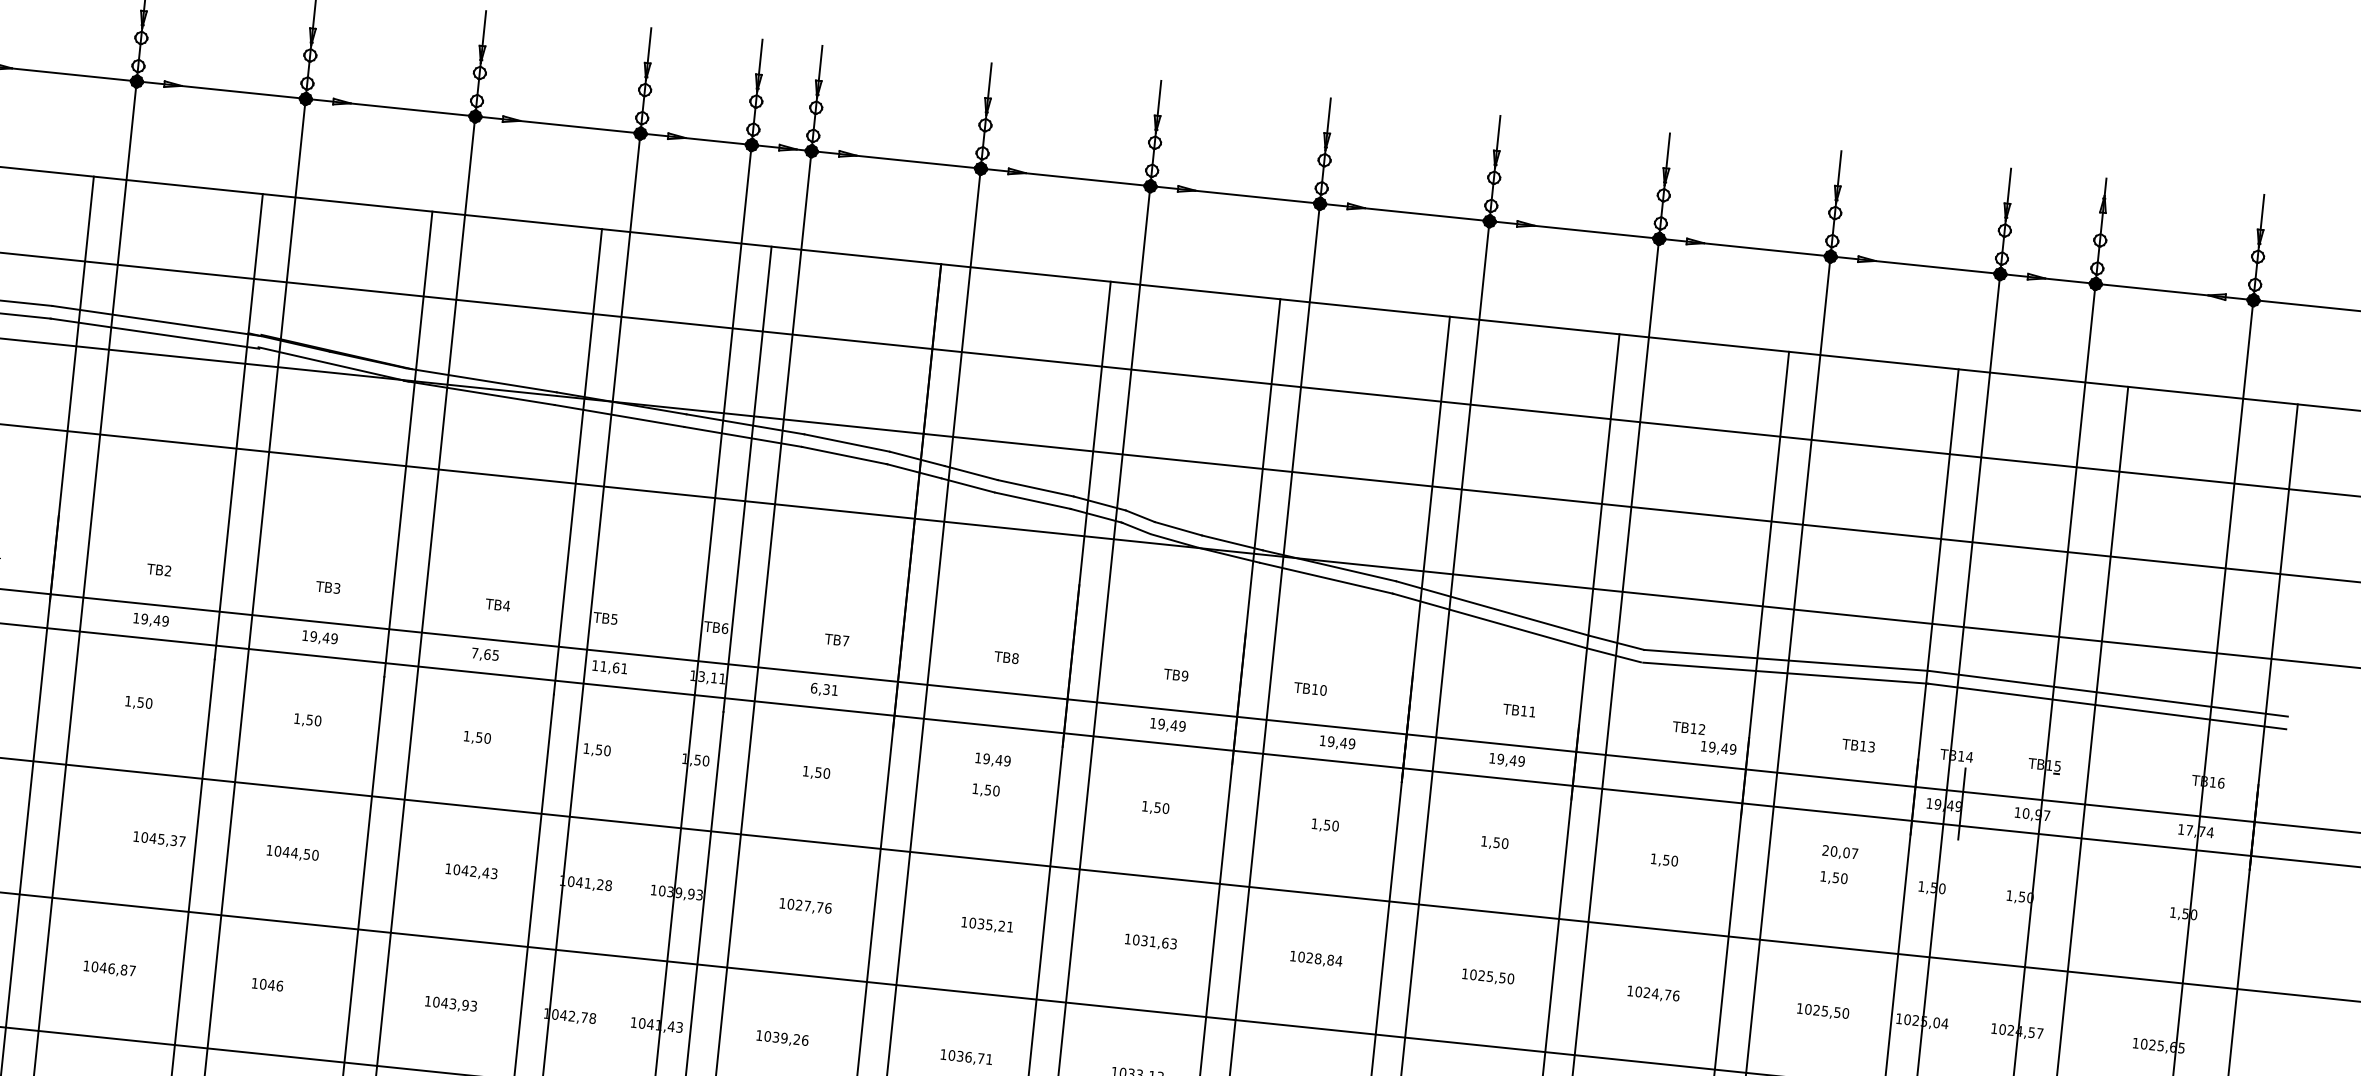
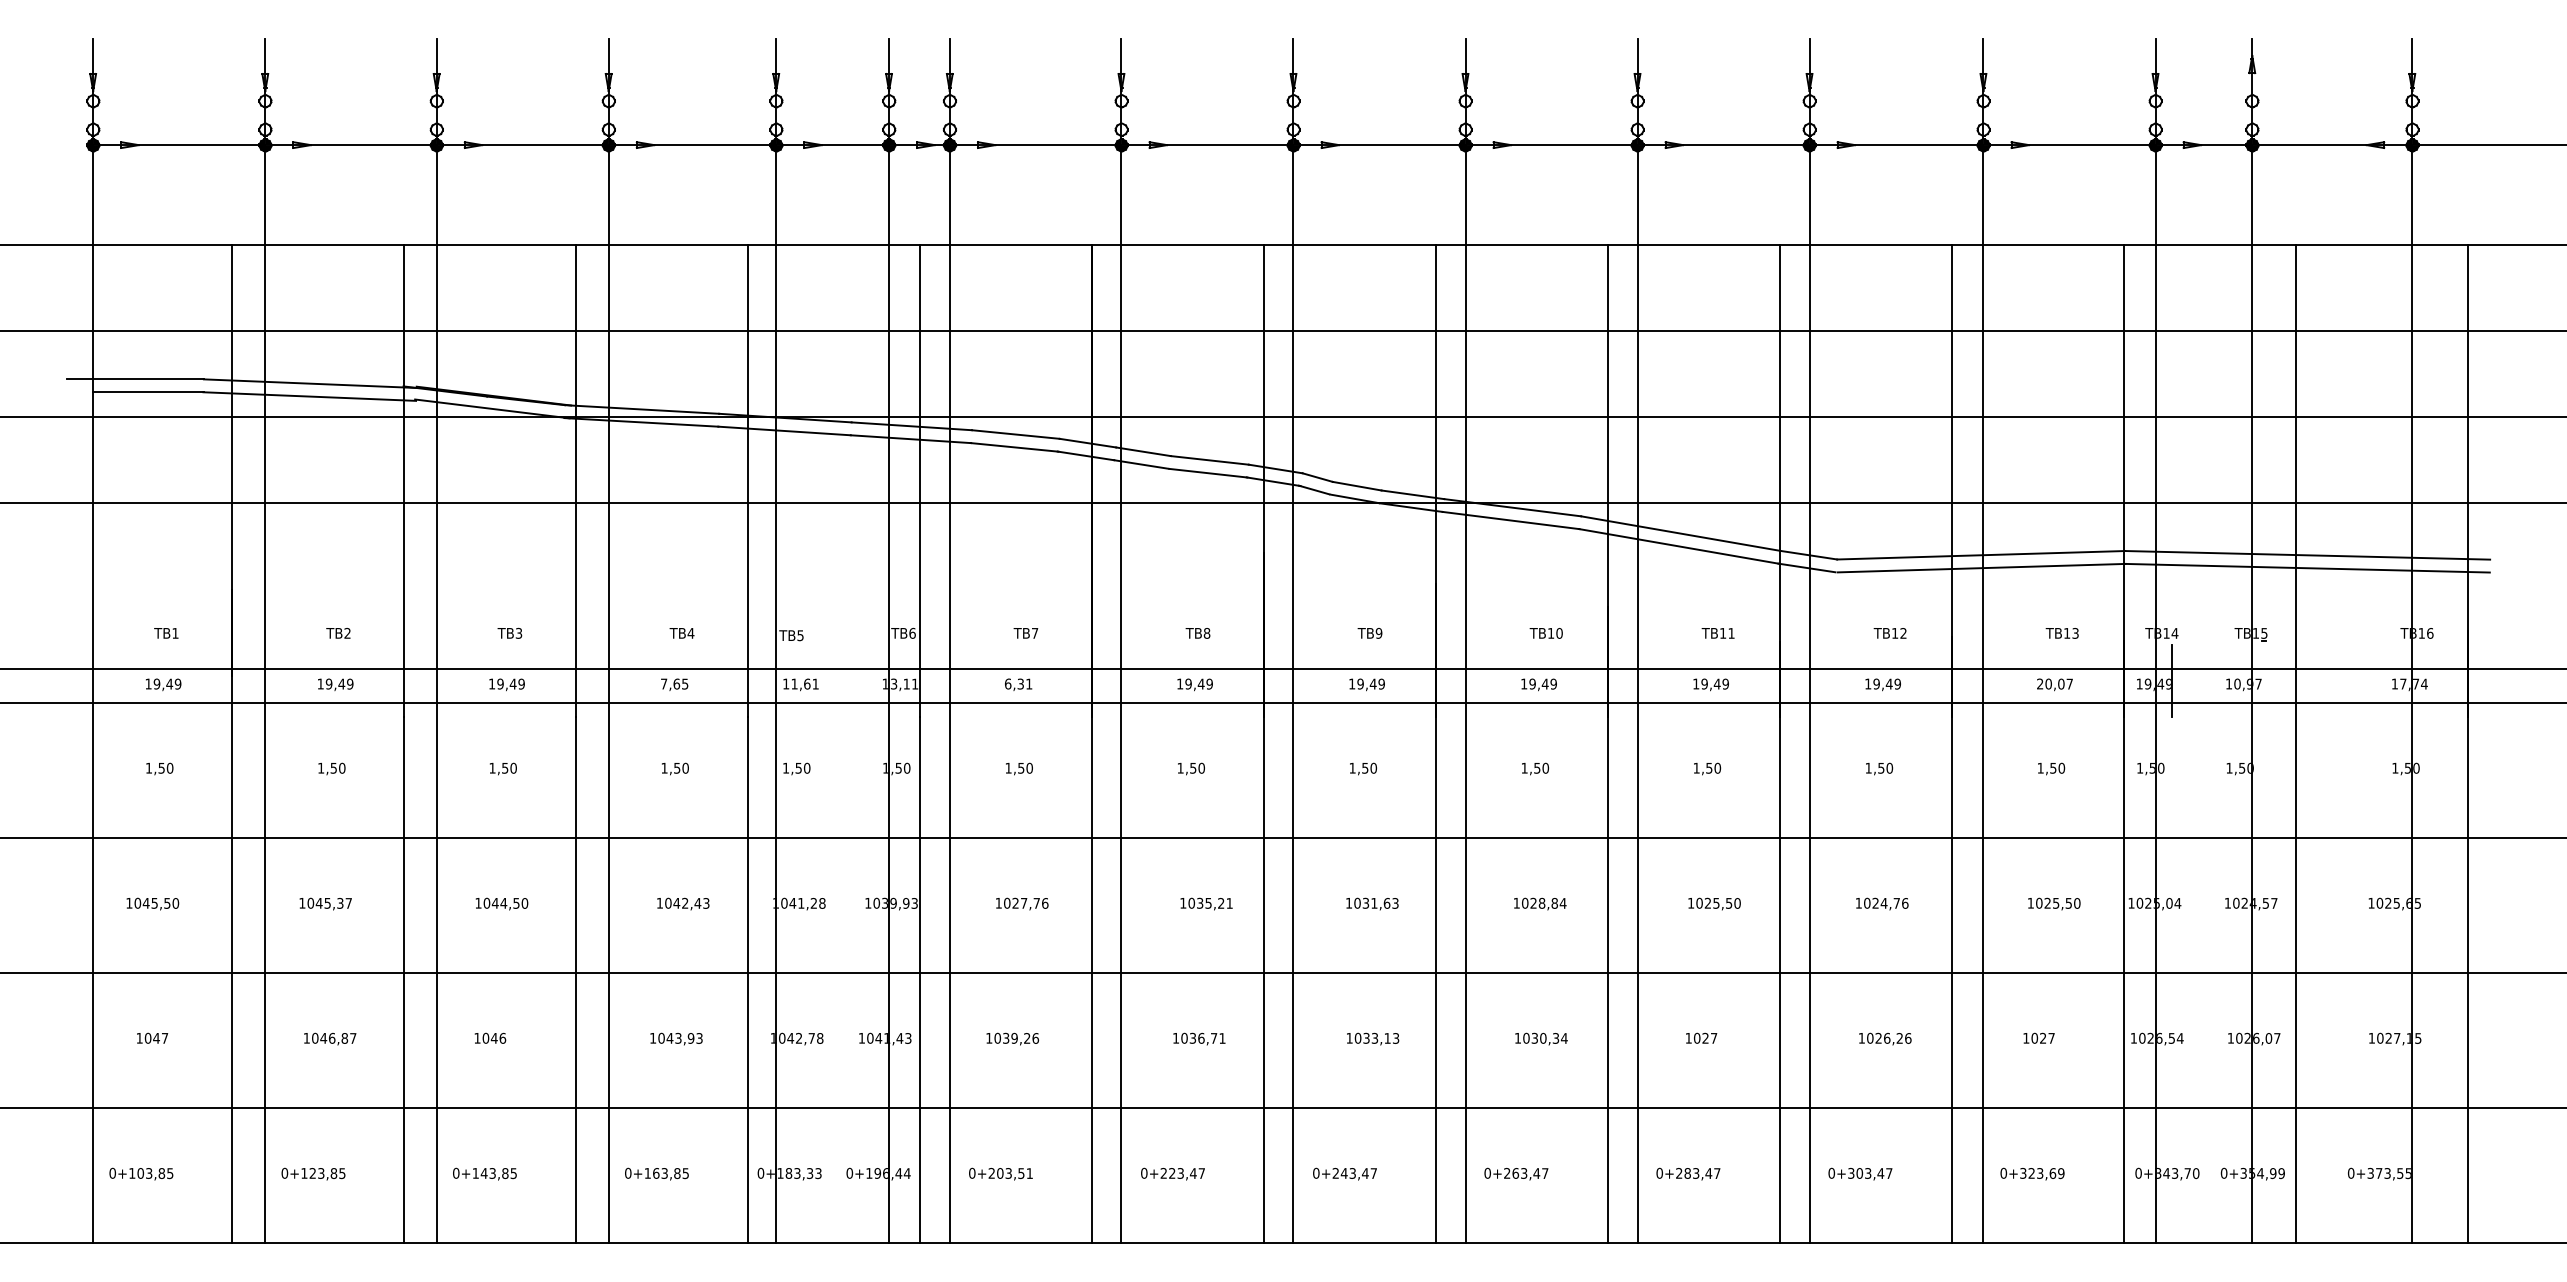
text: (1309, 689) -> (1545, 633), moved
text: (1718, 748) -> (1882, 684), moved
text: (992, 759) -> (1194, 684), moved
text: (159, 839) -> (325, 903), moved
text: (1839, 852) -> (2054, 684), moved

